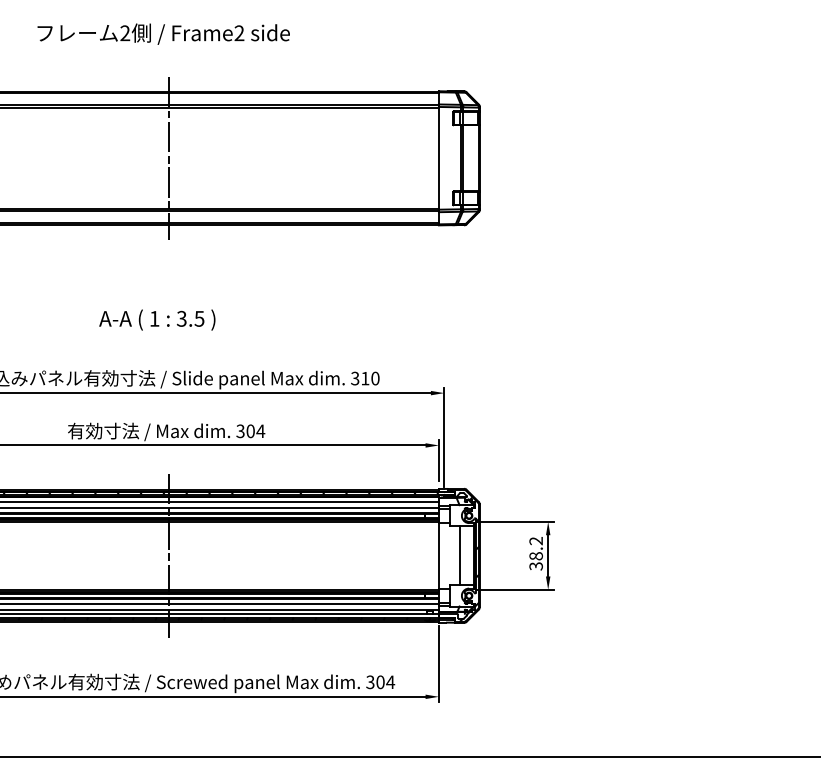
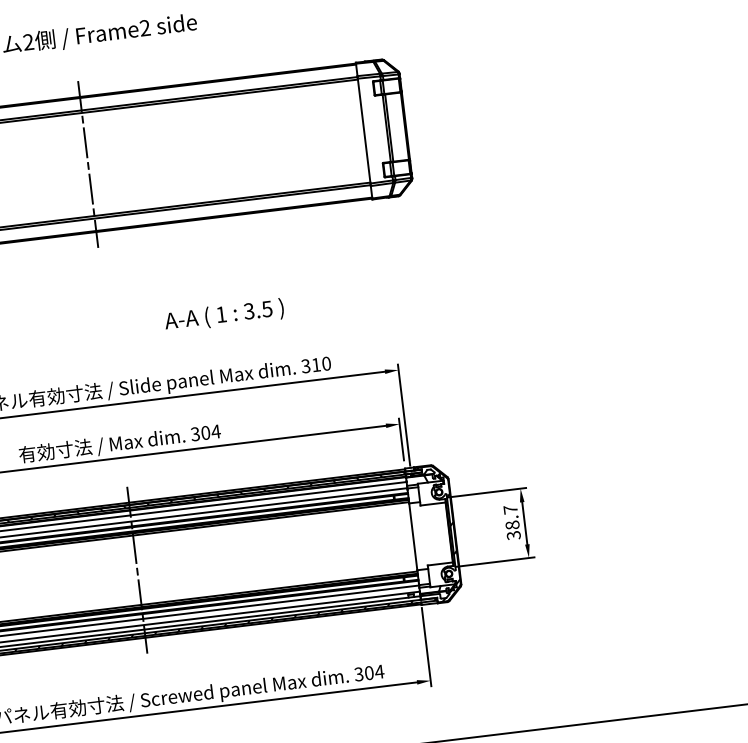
text: (157, 319) -> (224, 314), moved
text: (535, 541) -> (510, 510), 38.2 -> 38.7
line: (459, 555) -> (434, 533), removed

